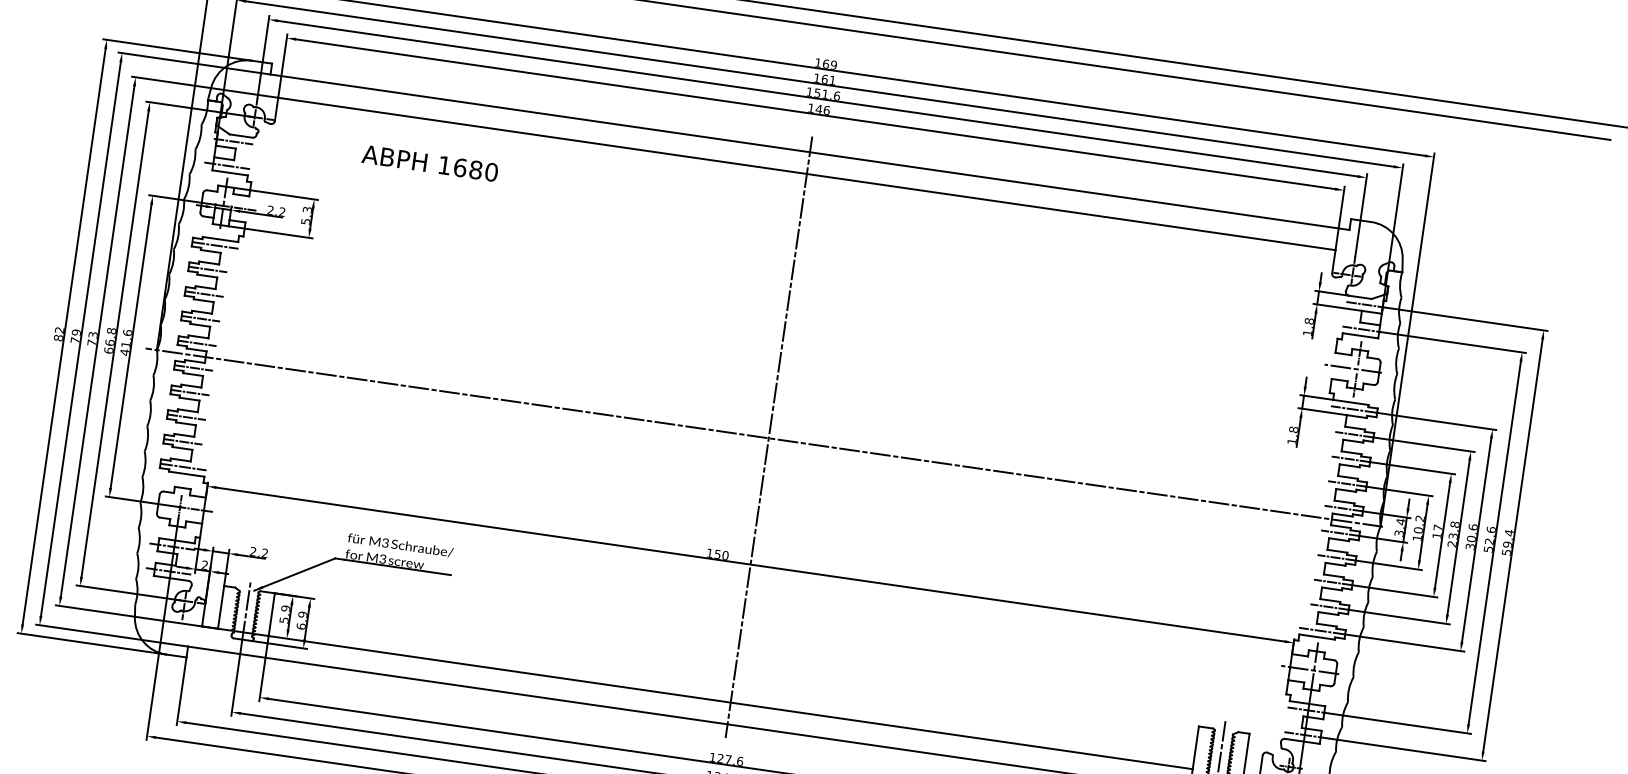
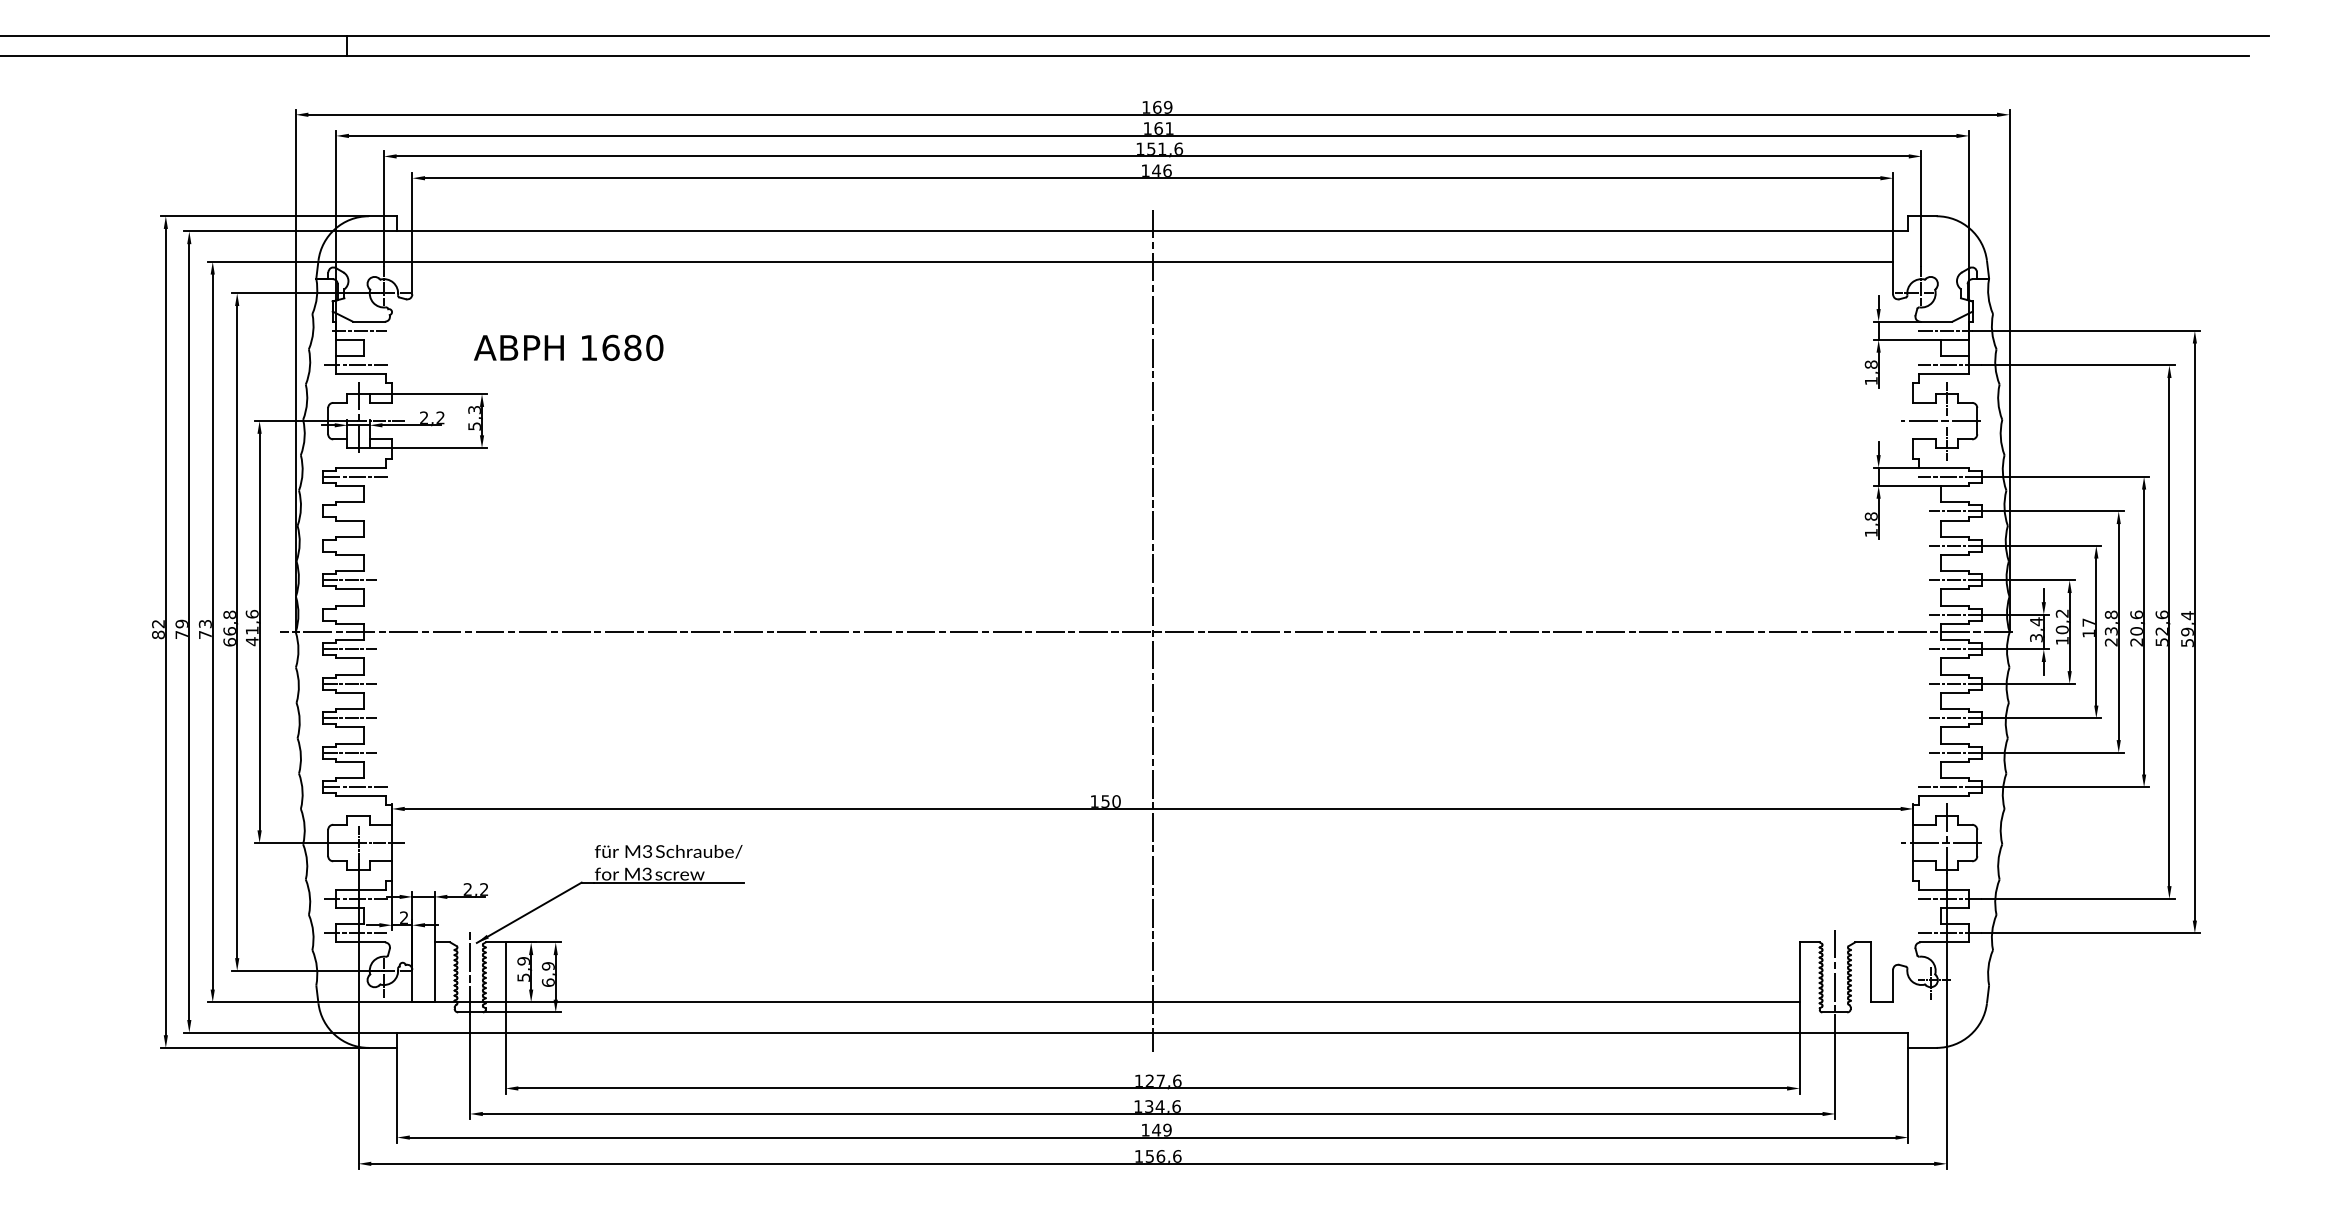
text: (430, 163) -> (568, 347), moved
line: (207, 269) -> (349, 511), removed
line: (204, 293) -> (349, 545), removed
line: (197, 343) -> (349, 614), removed
text: (1470, 546) -> (2136, 642), 30,6 -> 20,6

